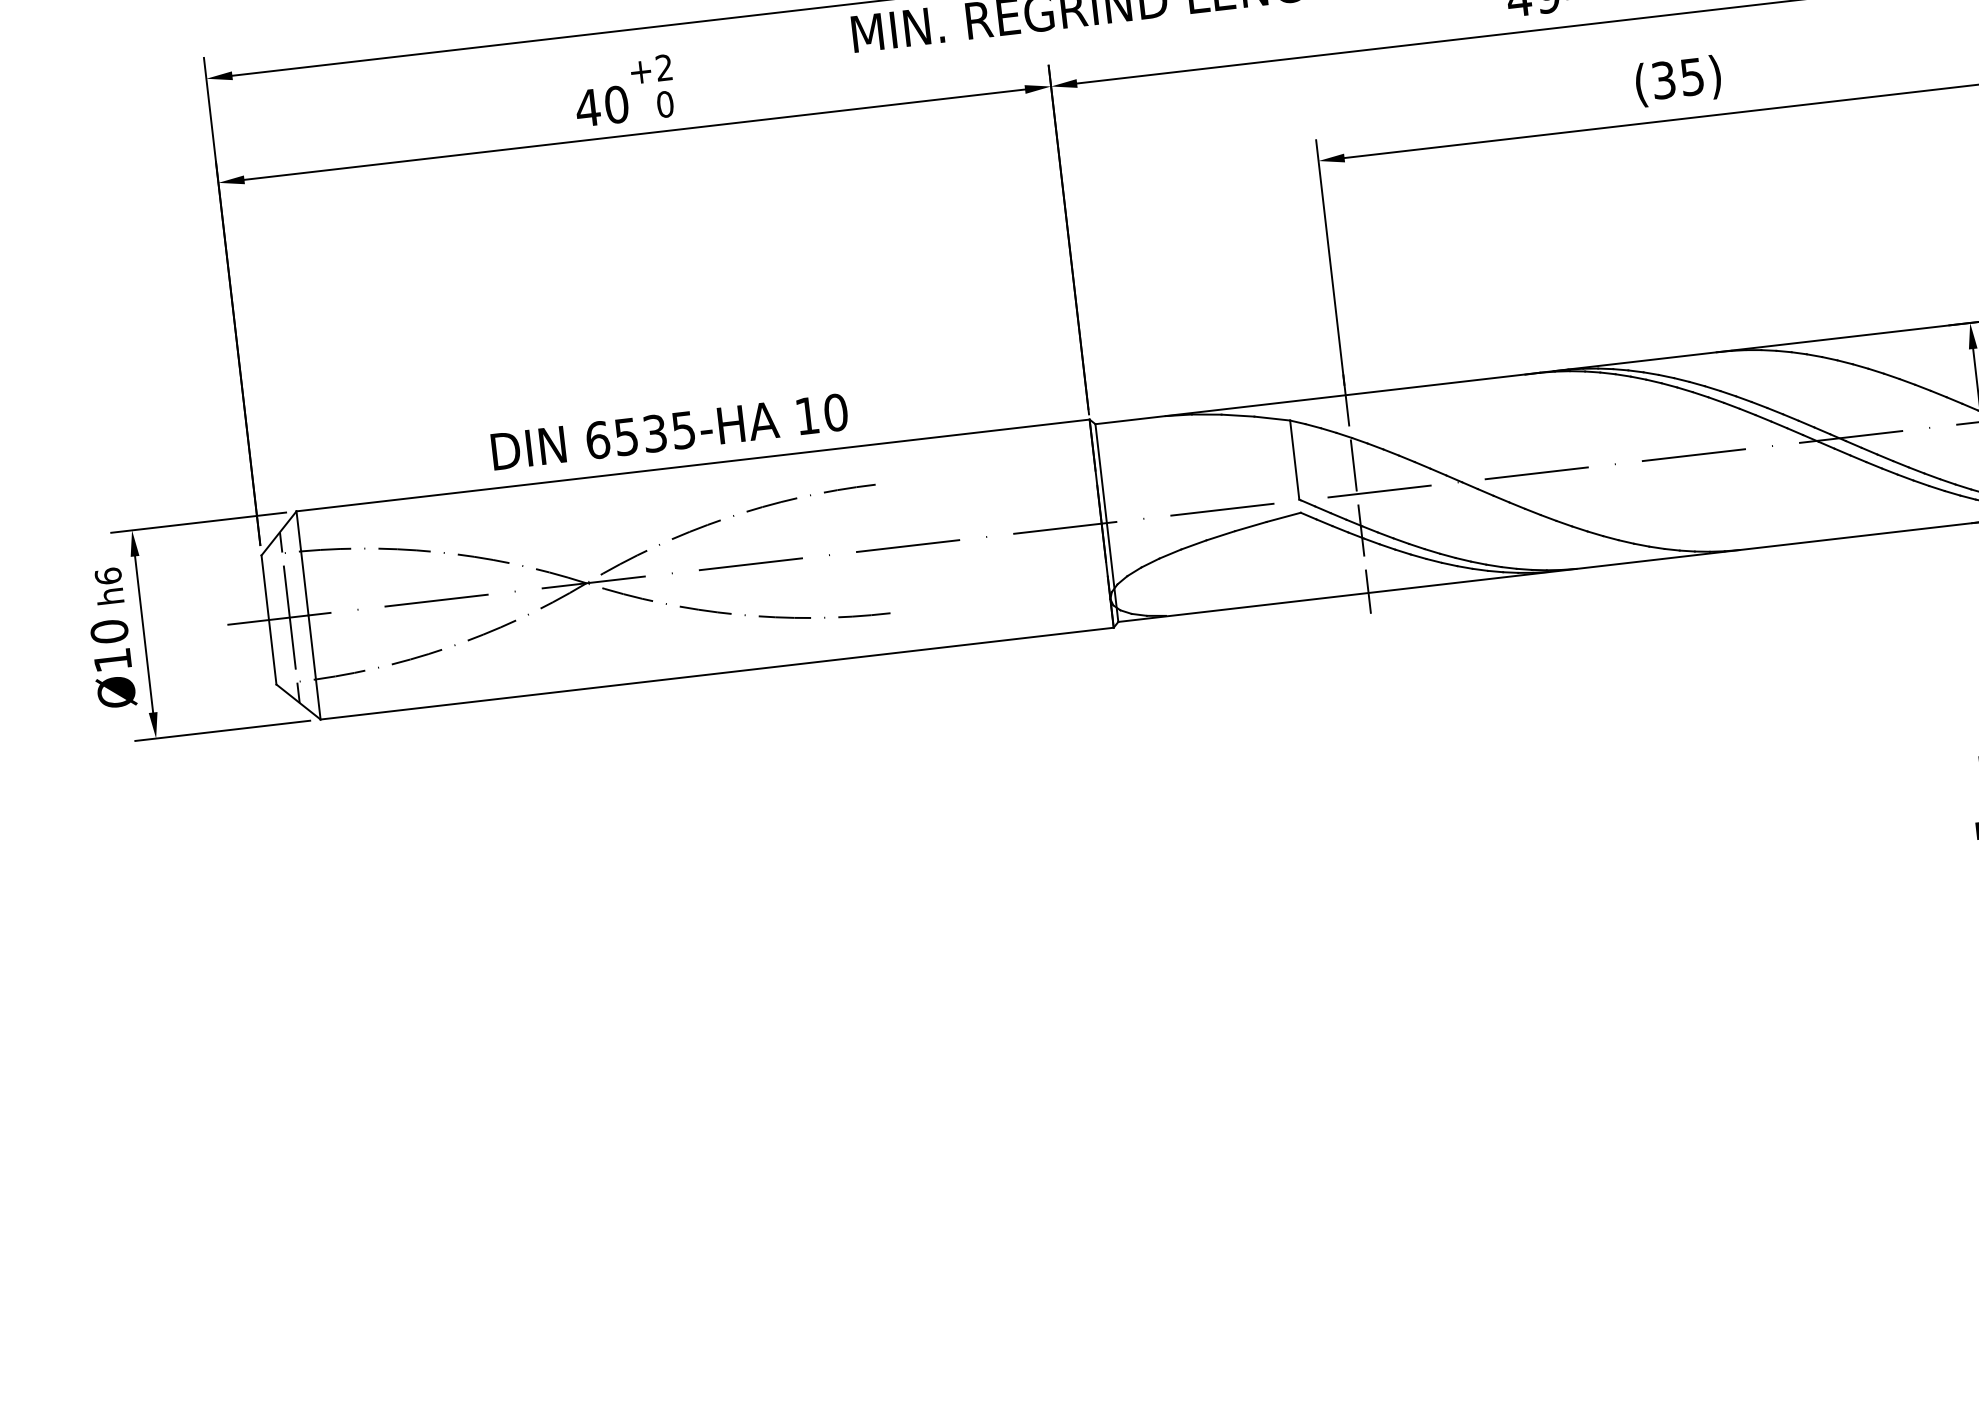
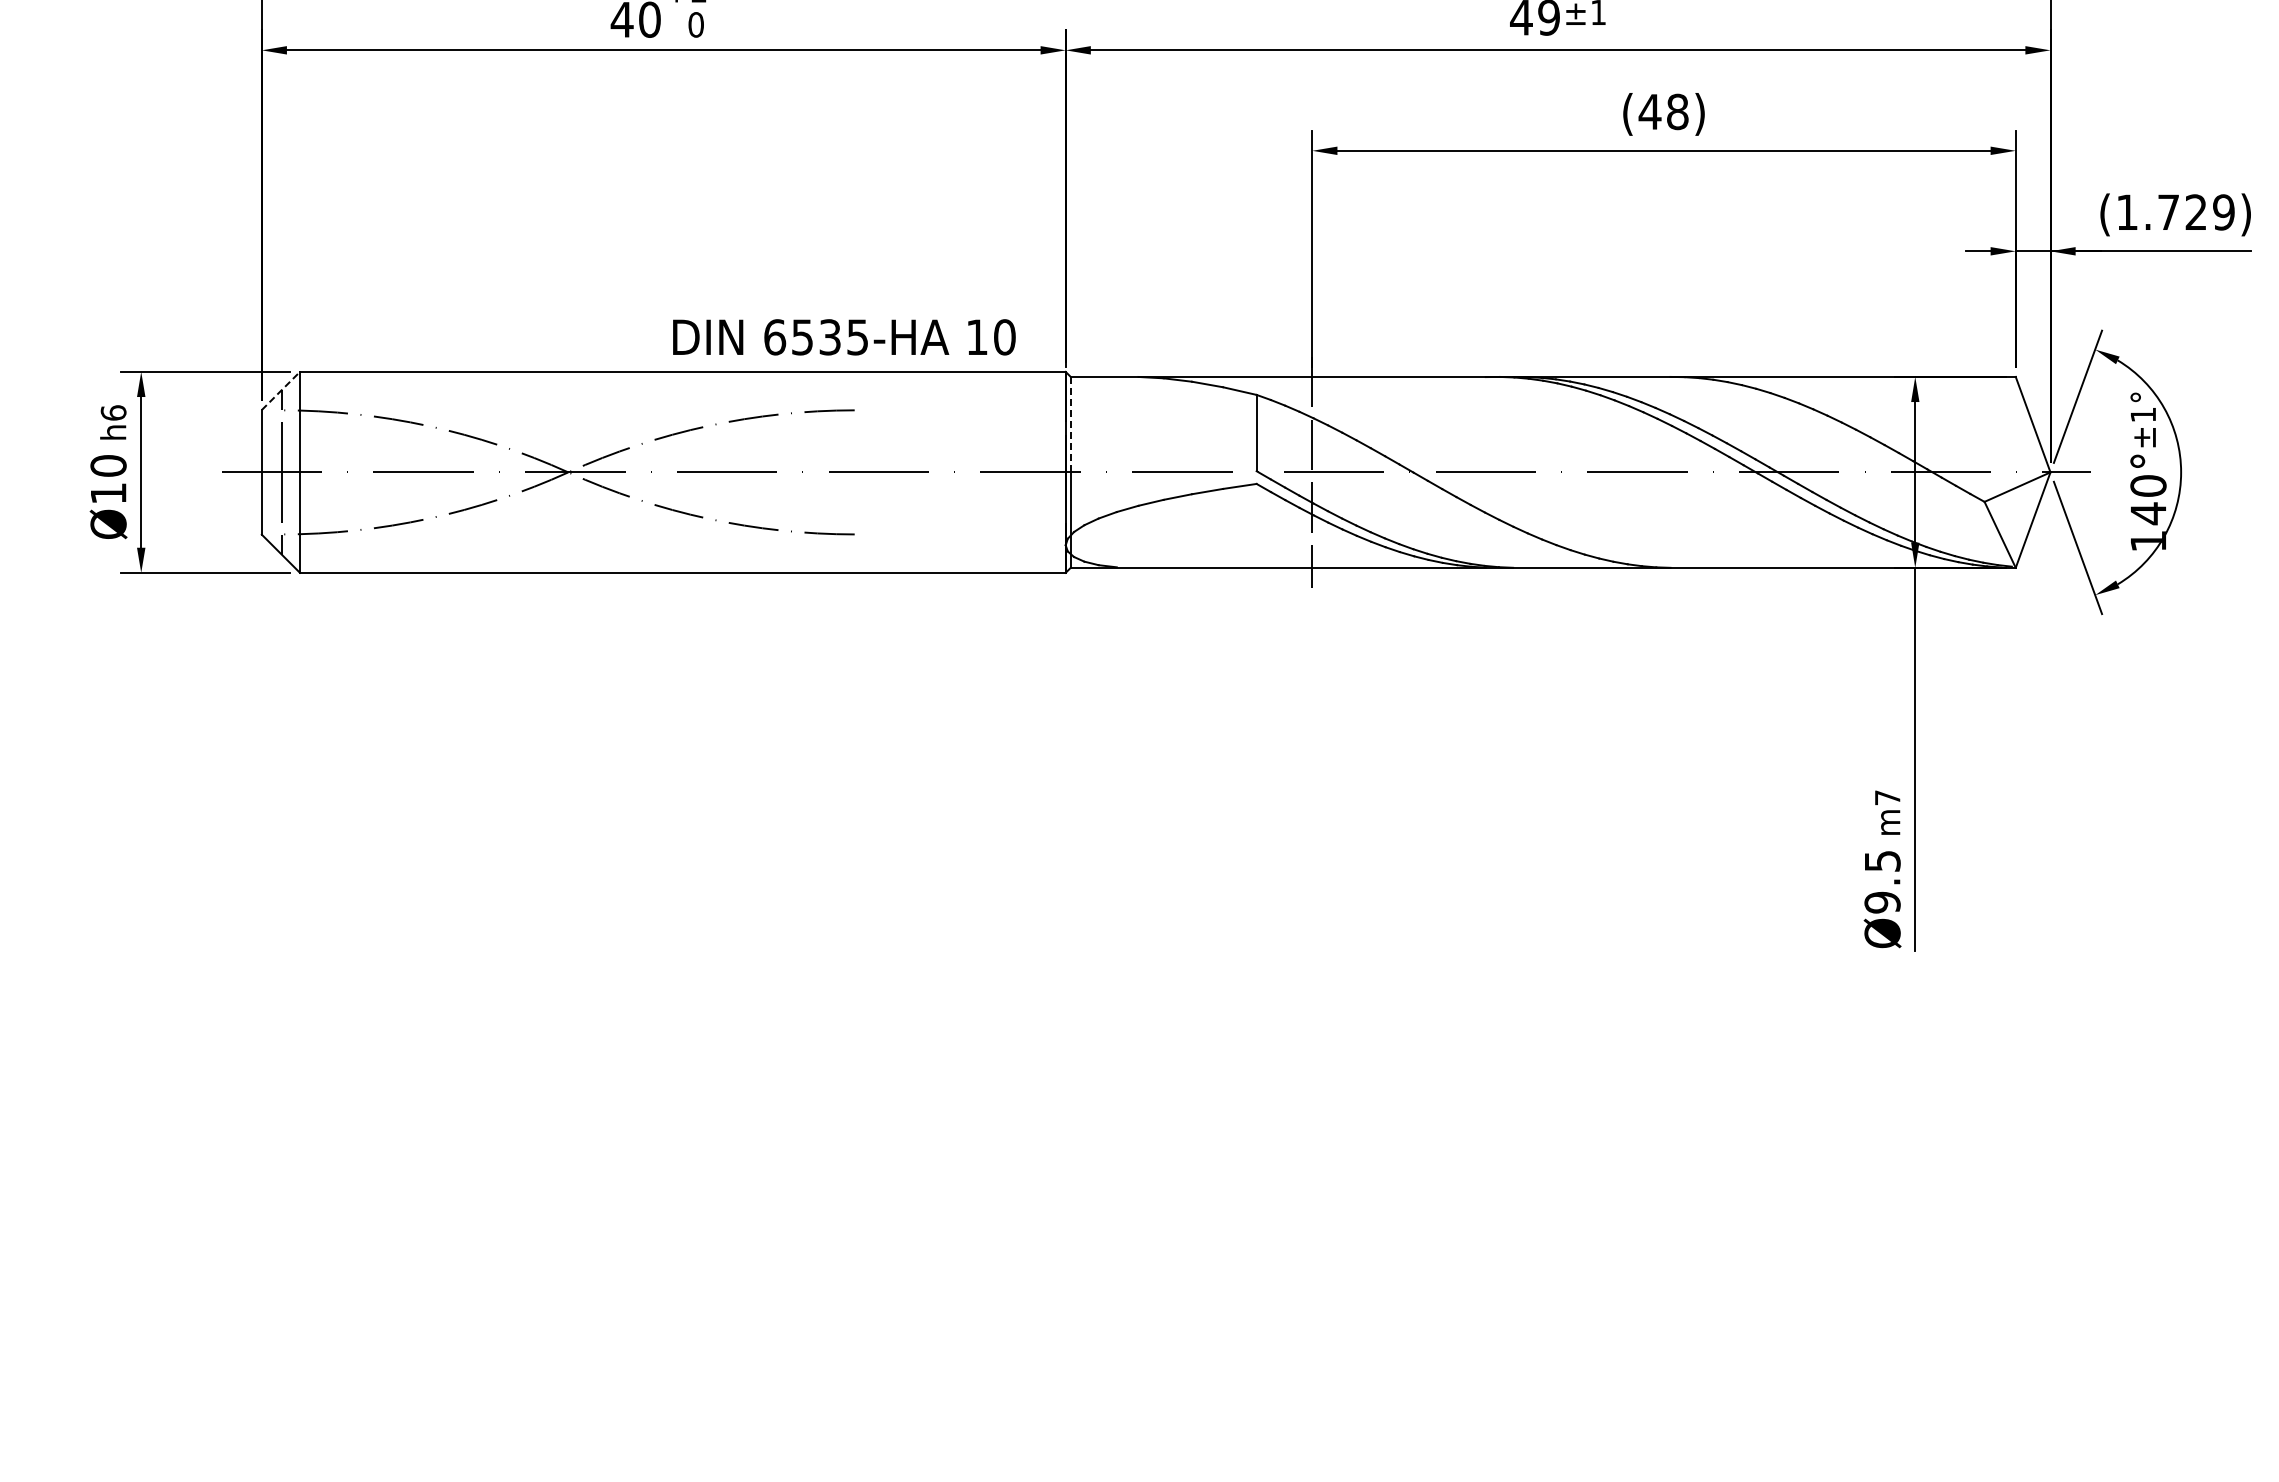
text: (1677, 78) -> (1663, 111), (35) -> (48)
text: (669, 432) -> (844, 337), moved
line: (1100, 473) -> (1070, 424), solid -> dashed
line: (279, 532) -> (281, 390), solid -> dashed

